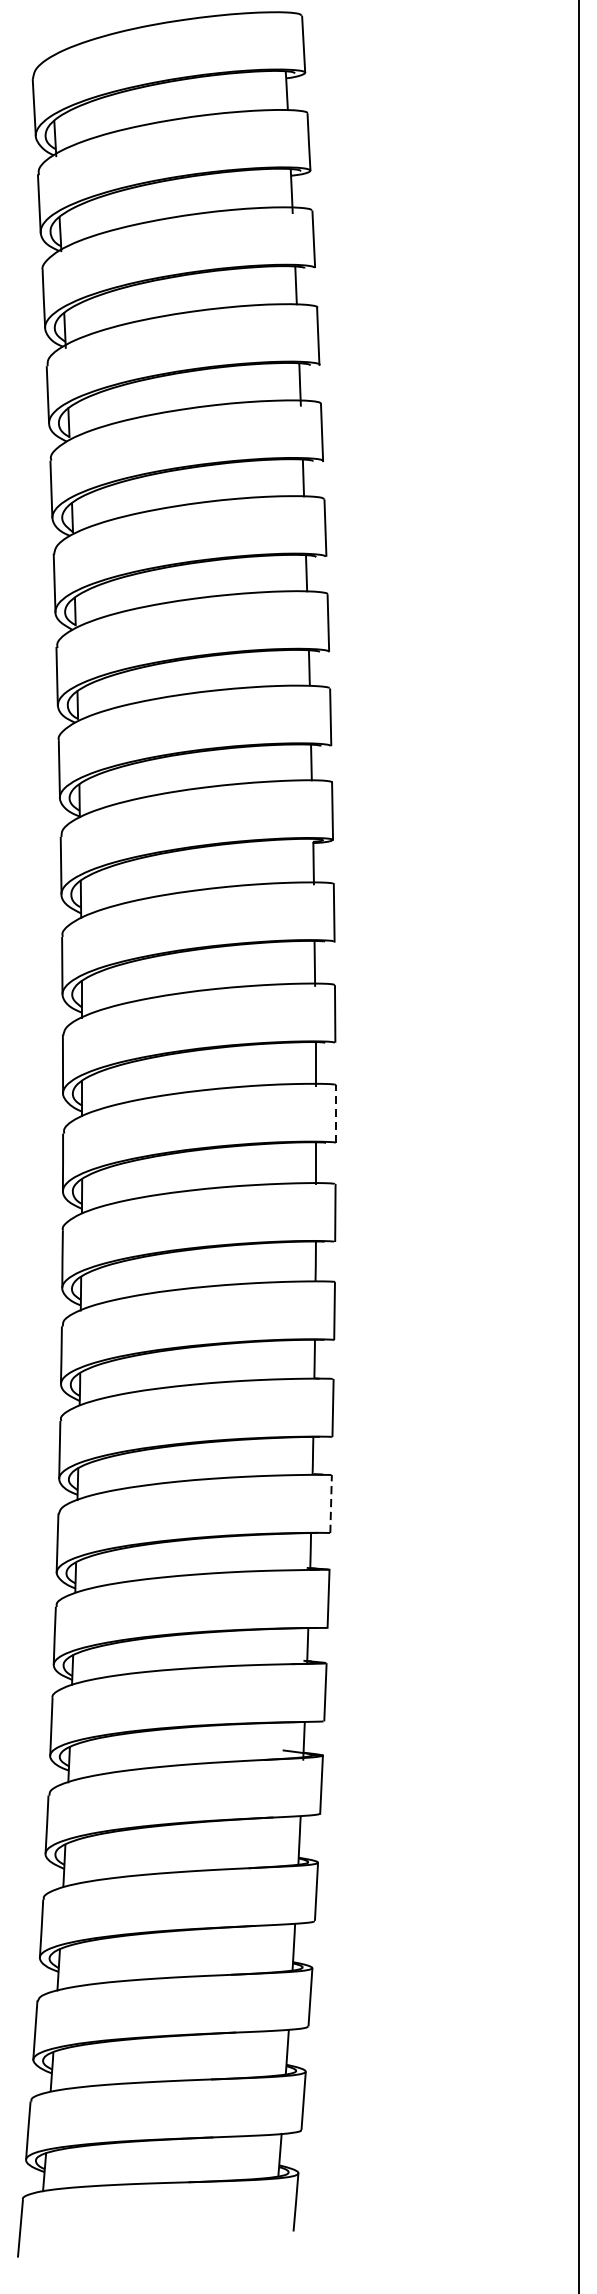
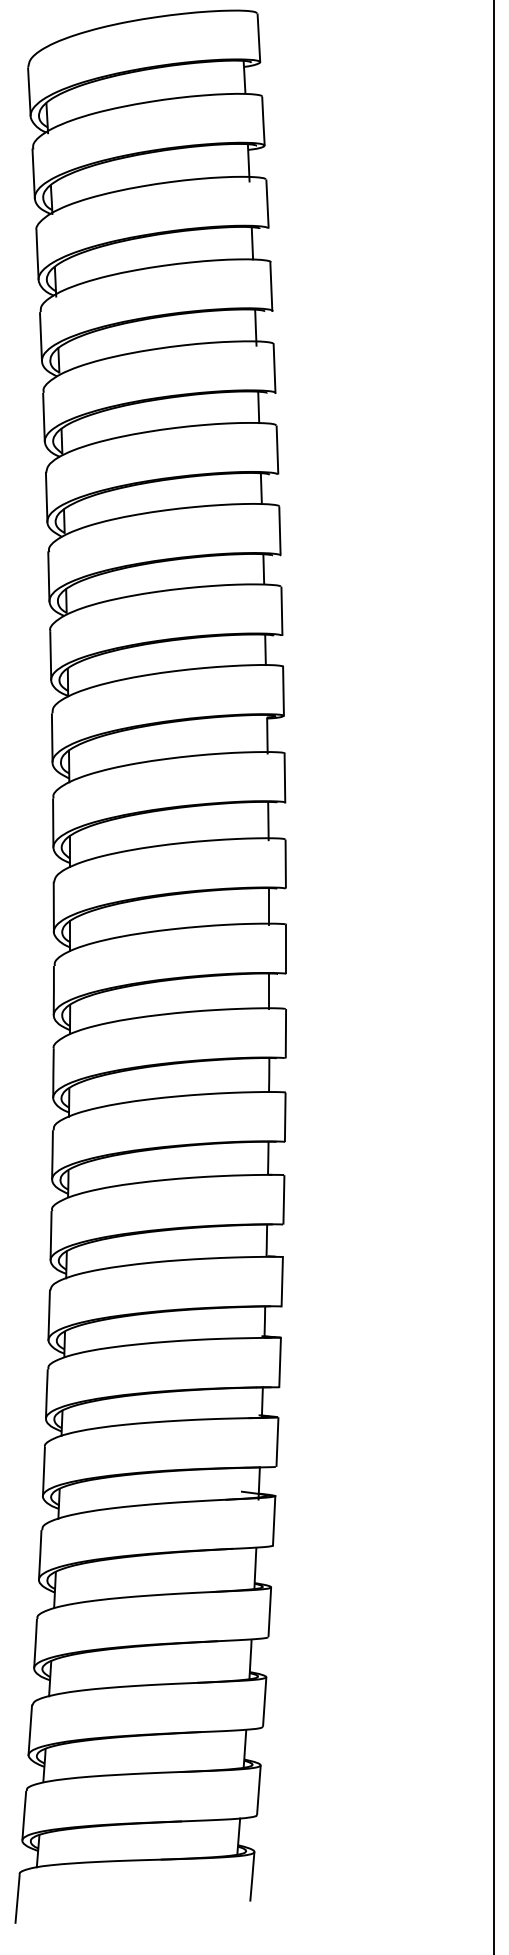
line: (336, 1114) -> (286, 949), dashed -> solid
line: (331, 1503) -> (282, 1281), dashed -> solid

